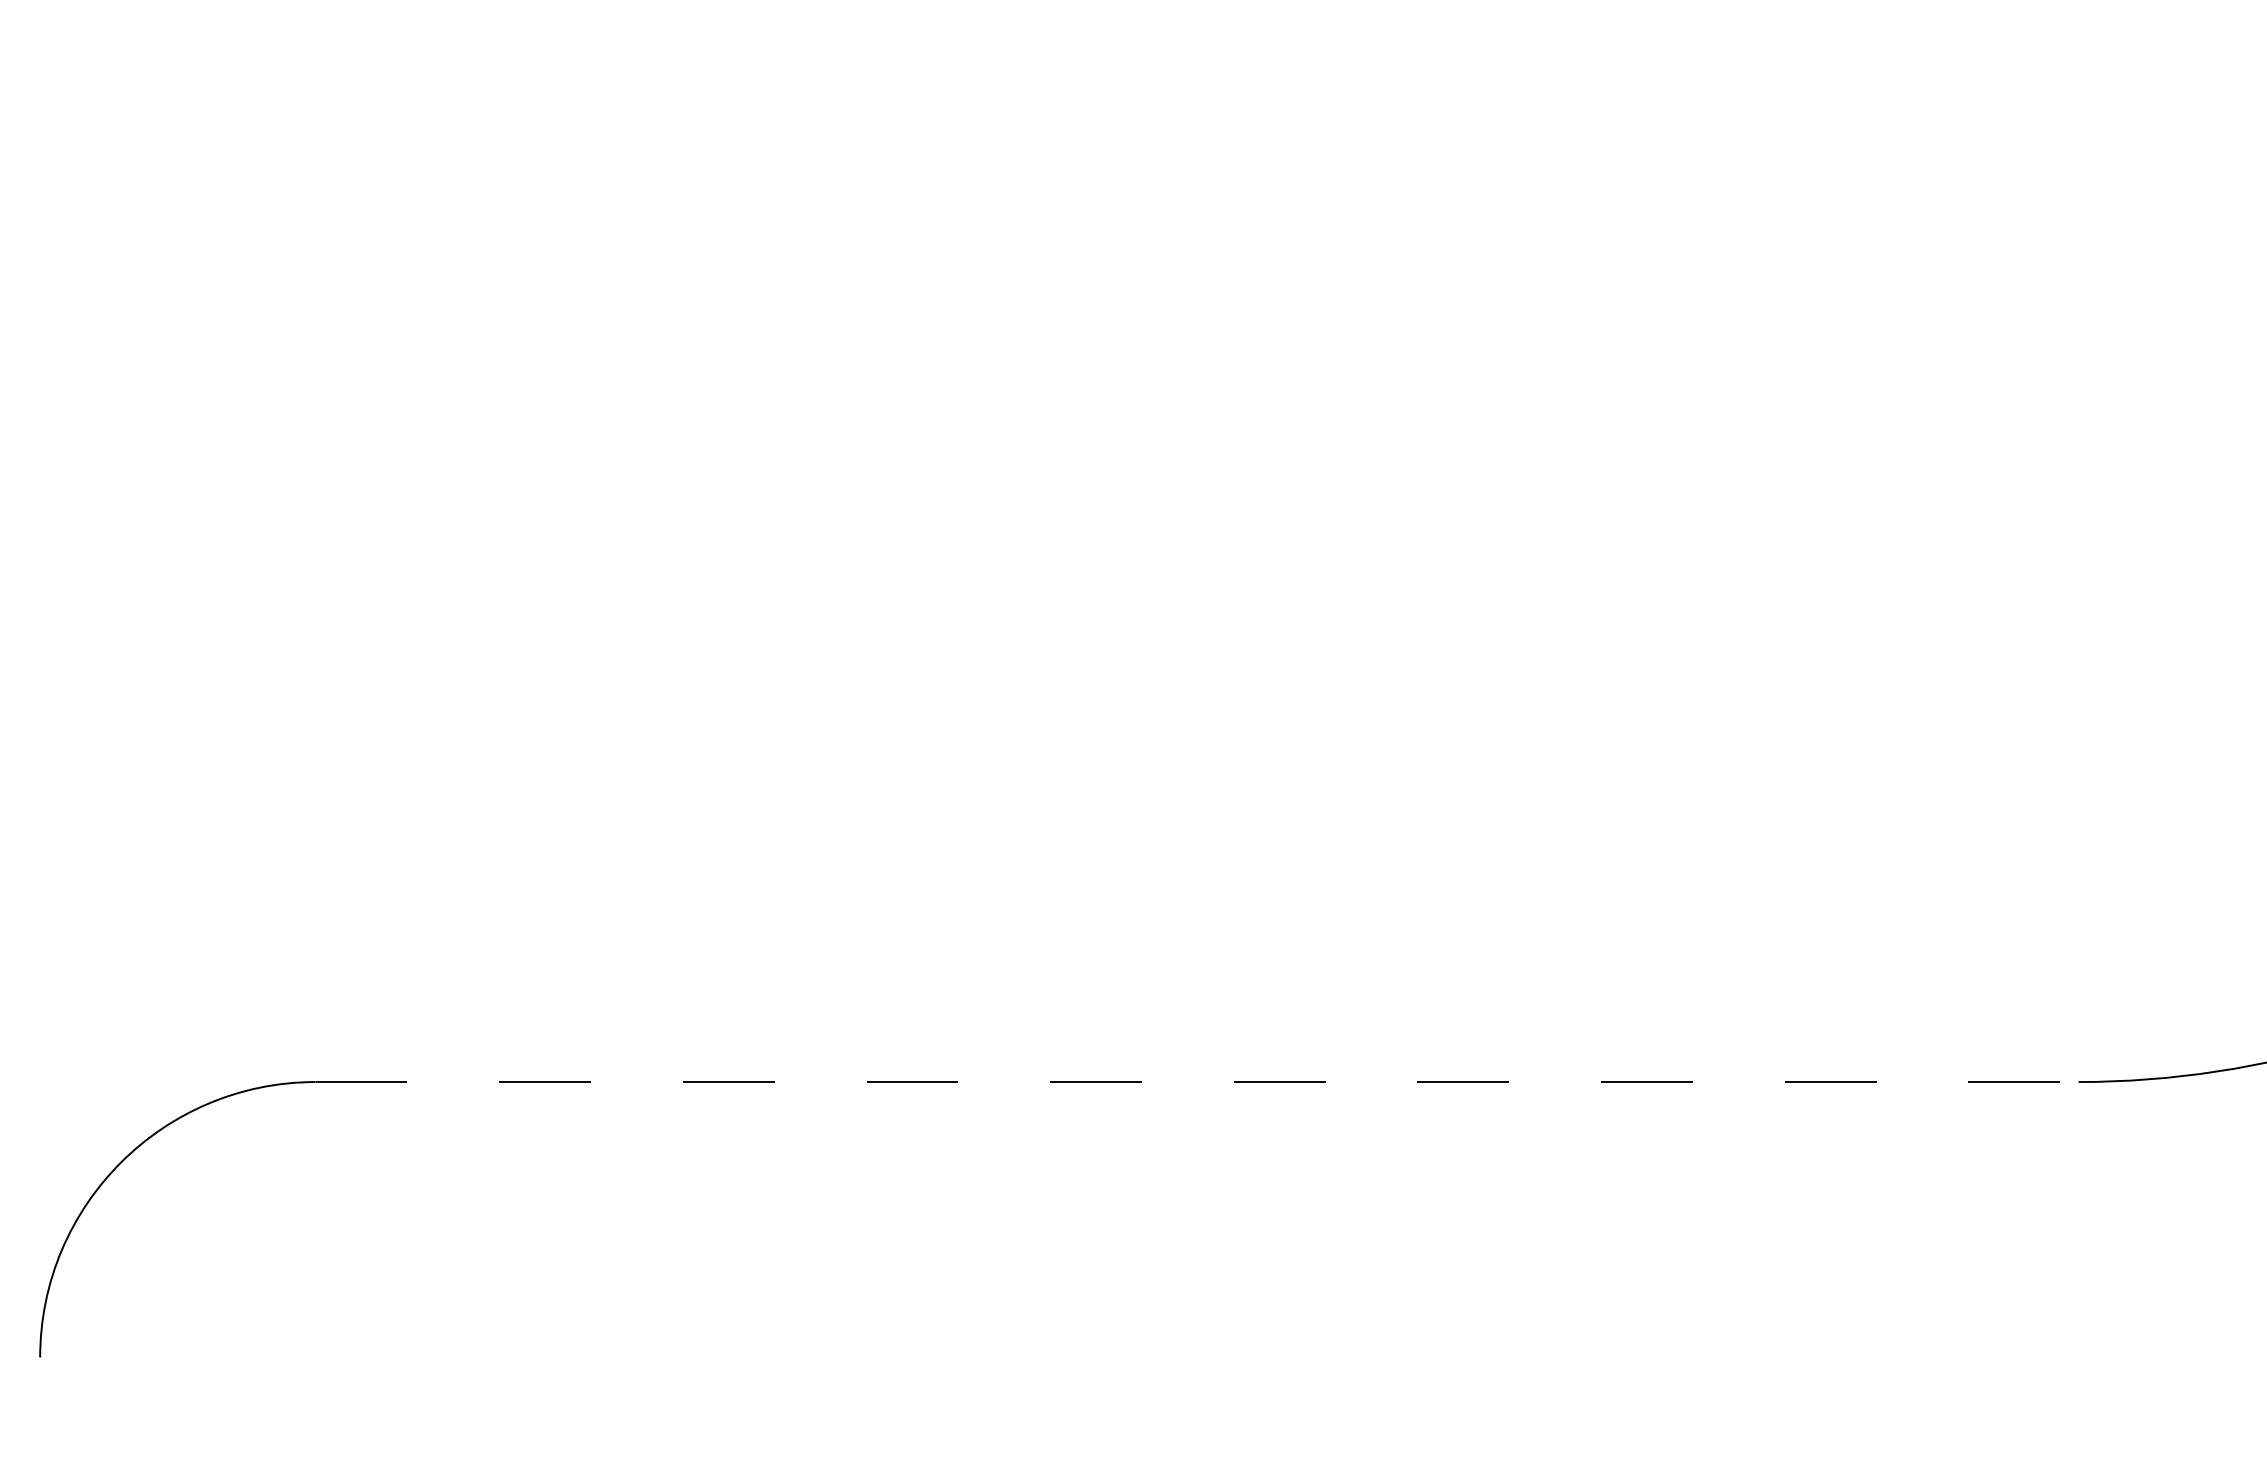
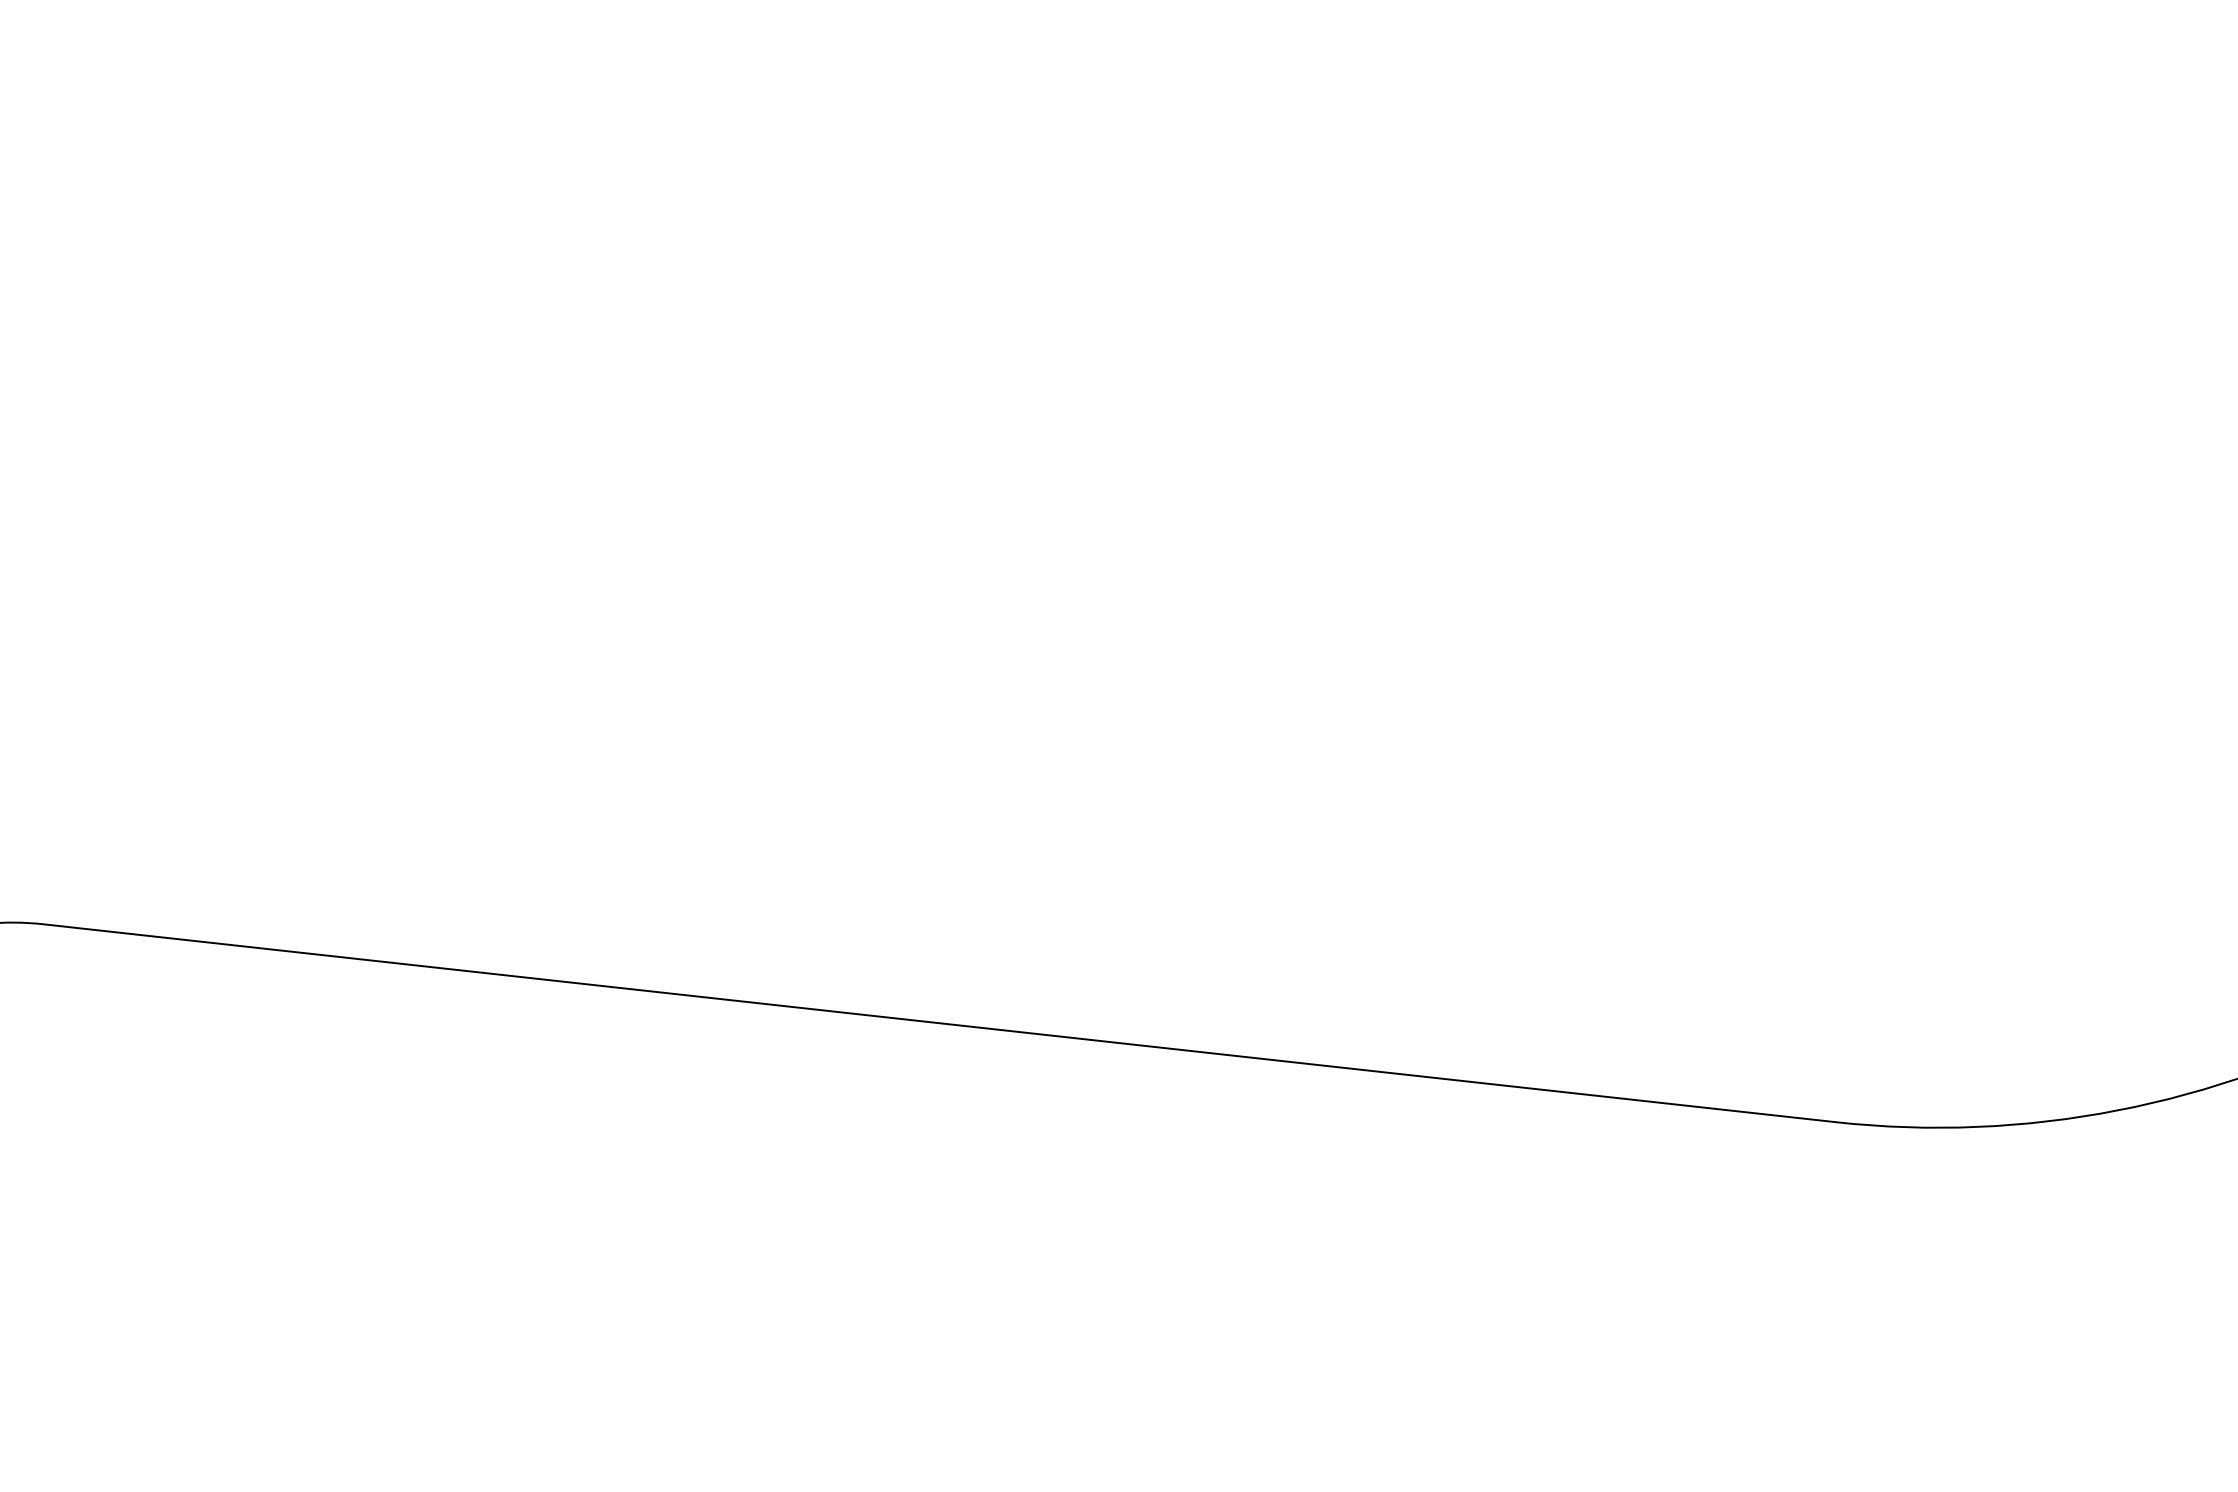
line: (1197, 1082) -> (939, 1023), dashed -> solid

